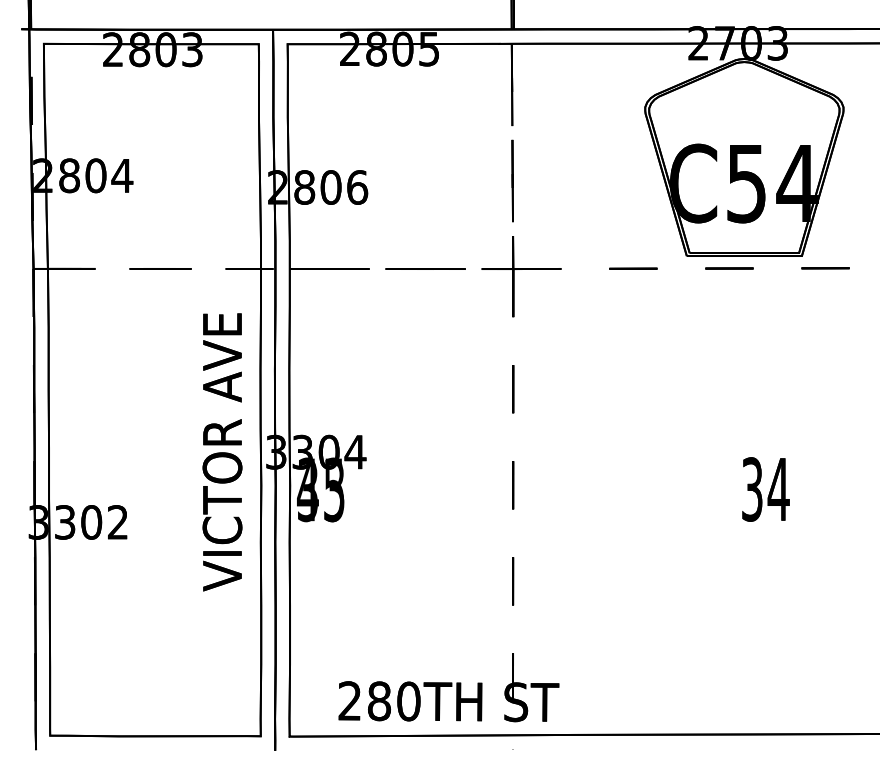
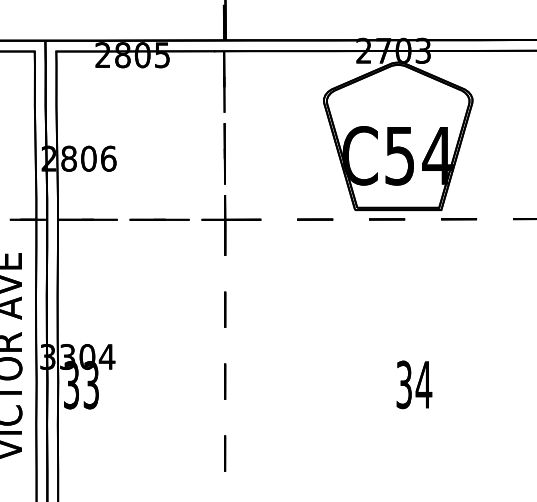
text: (320, 489) -> (80, 384), 45 -> 33

